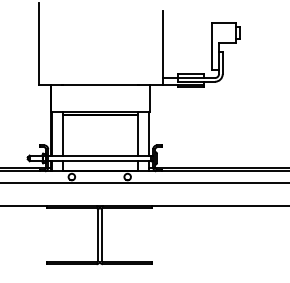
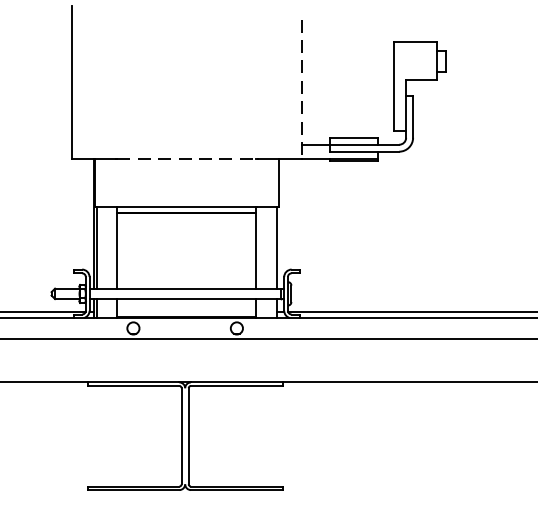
line: (162, 48) -> (301, 90), solid -> dashed
line: (101, 85) -> (188, 158), solid -> dashed

